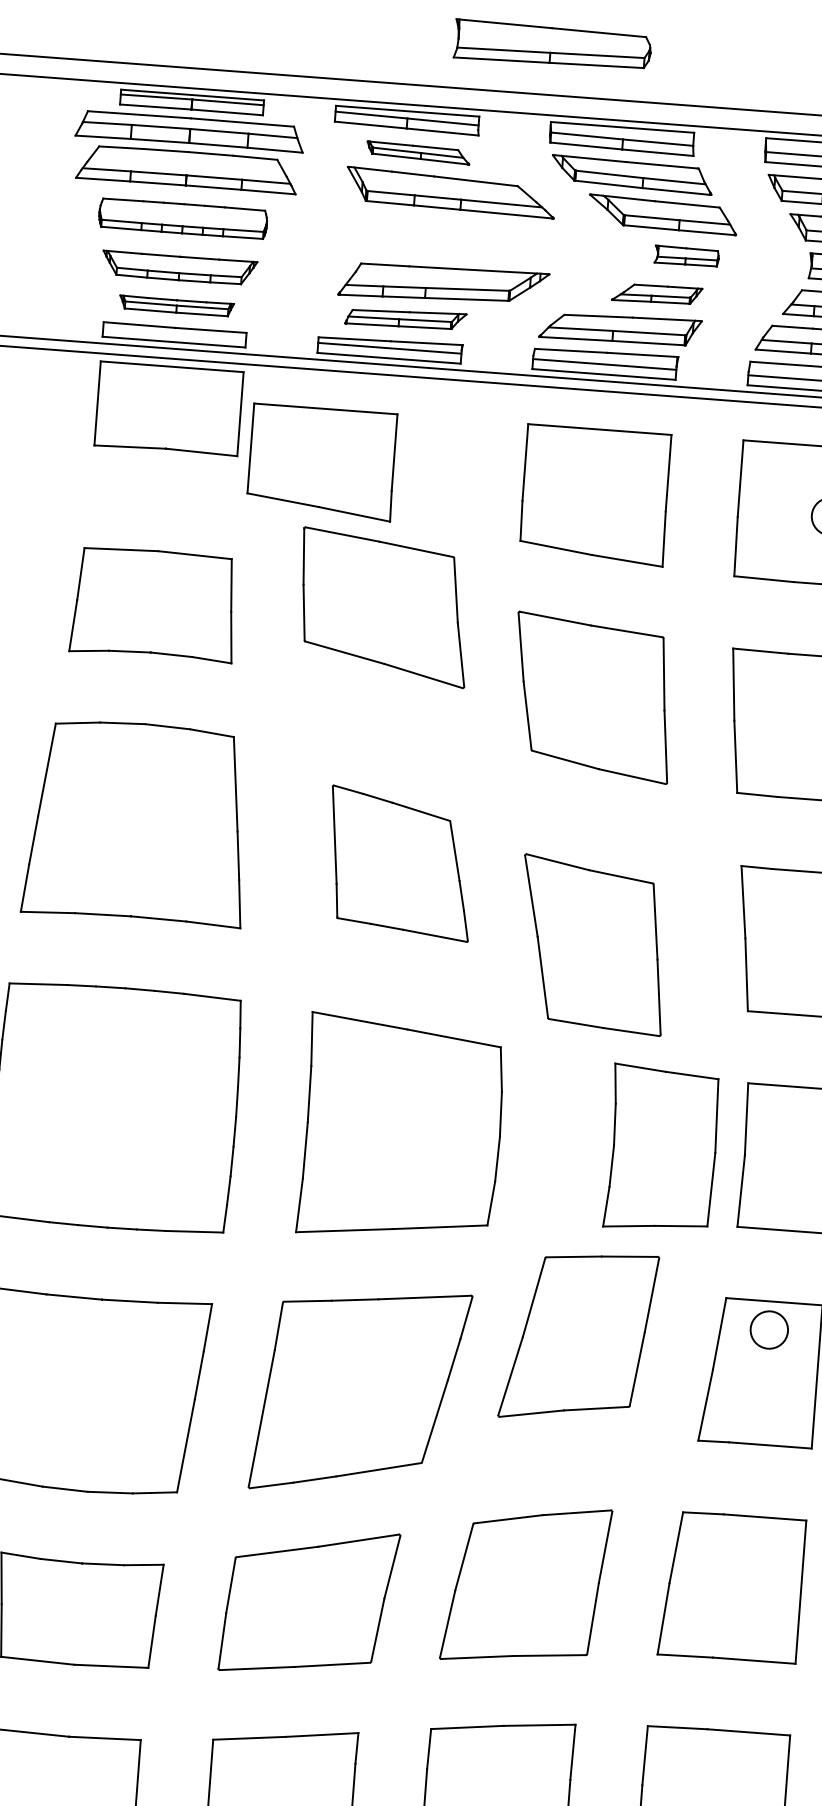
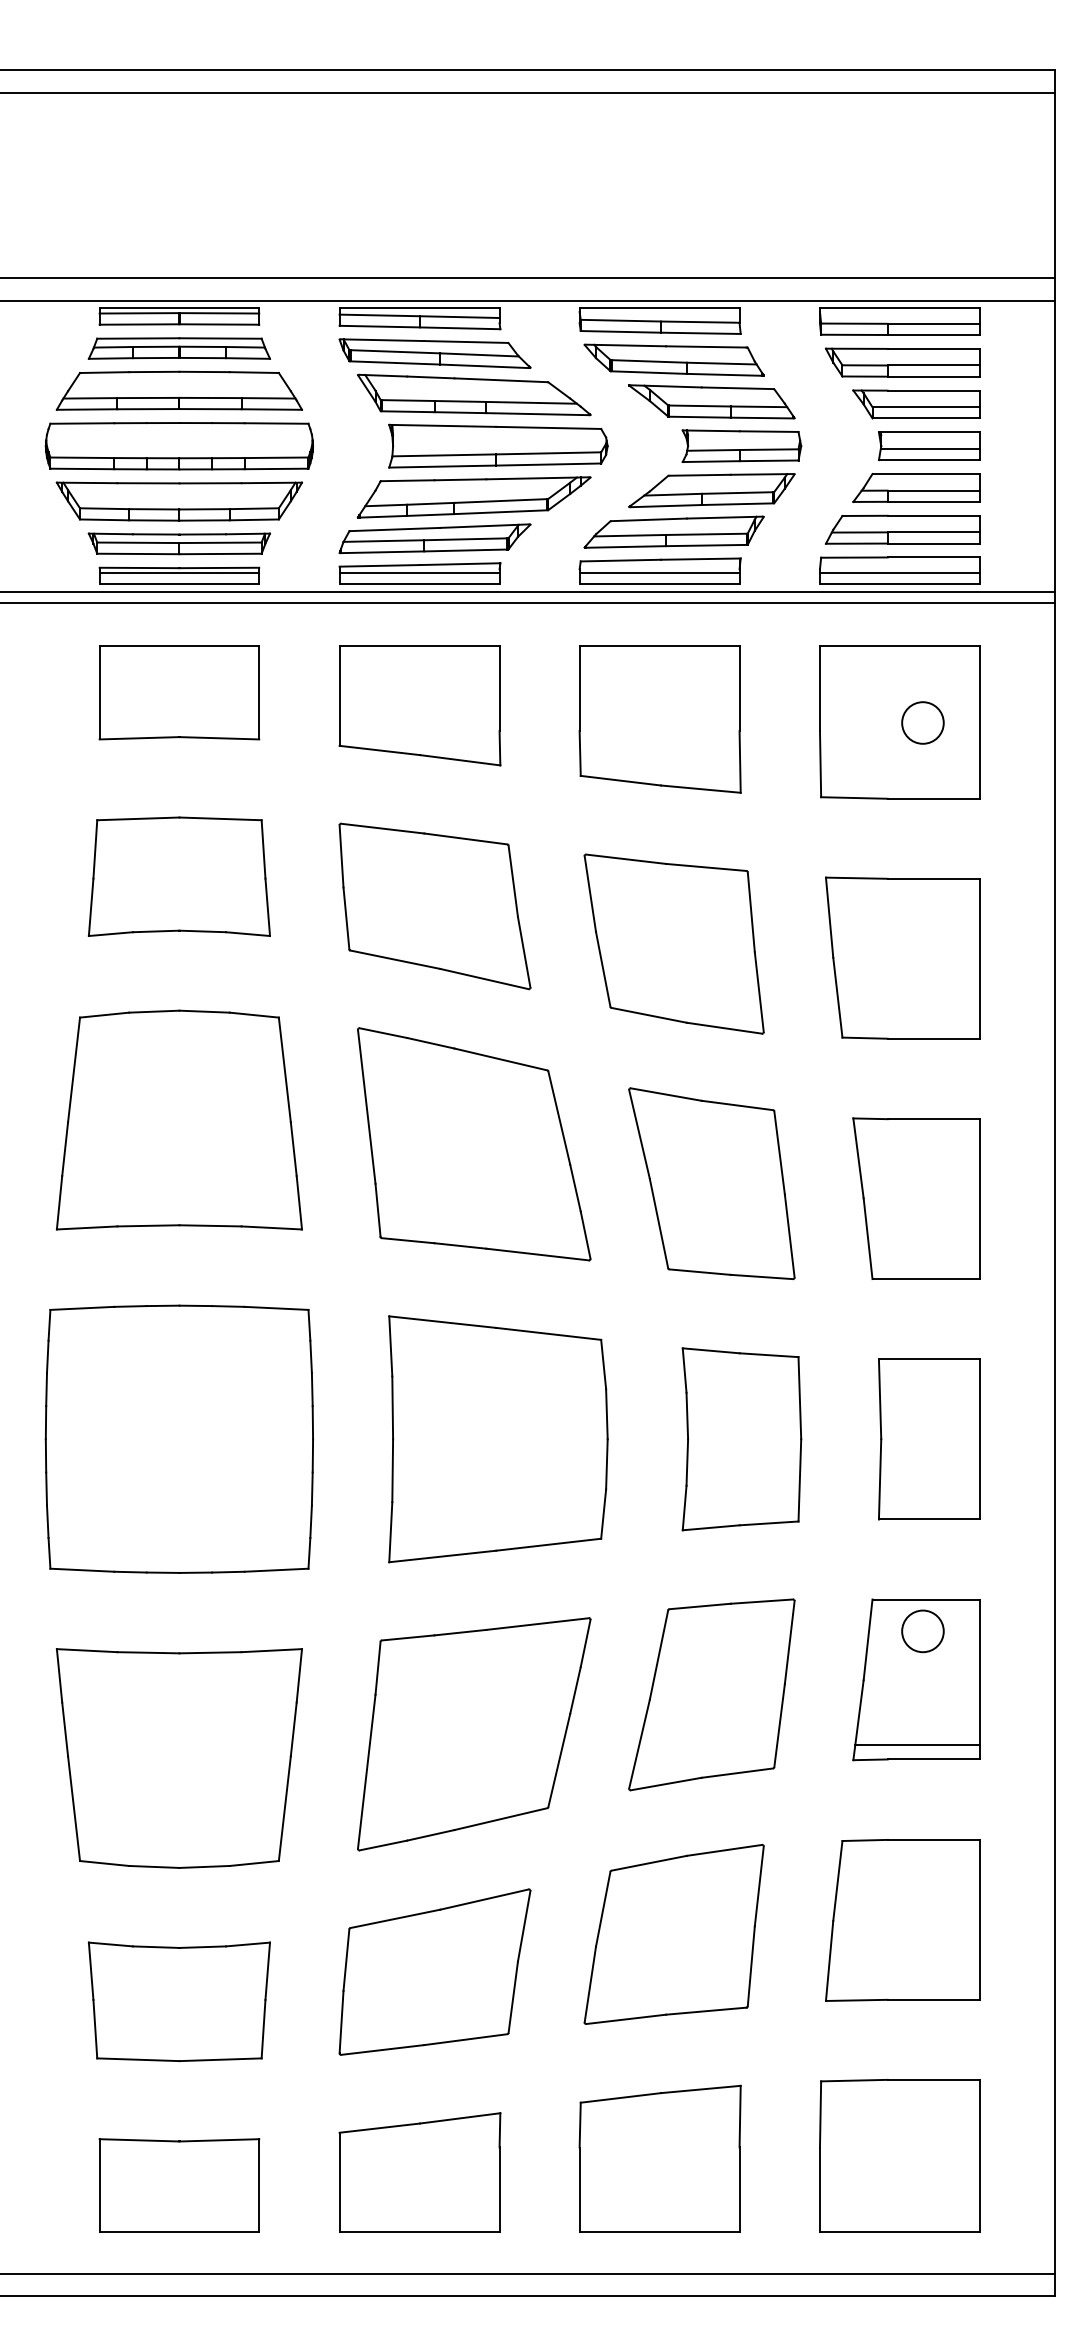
part: (553, 45) -> (498, 445), moved
part: (189, 131) -> (178, 348), size x0.71
part: (417, 152) -> (434, 353), size x1.67
part: (182, 218) -> (178, 446), size x1.43
part: (686, 255) -> (741, 445), size x1.67
part: (179, 268) -> (179, 501), size x1.43
part: (656, 294) -> (711, 490), size x1.67
part: (176, 305) -> (179, 543), size x1.43
part: (405, 318) -> (434, 538), size x1.43
line: (174, 331) -> (179, 572), added
part: (169, 408) -> (179, 692), moved
part: (321, 462) -> (419, 705), moved
part: (383, 607) -> (434, 906), moved
part: (400, 863) -> (474, 1144), size x1.43
part: (592, 944) -> (711, 1183), moved
part: (661, 1149) -> (741, 1439), moved
part: (578, 1336) -> (711, 1694), moved
line: (756, 1430) -> (917, 1744), added

